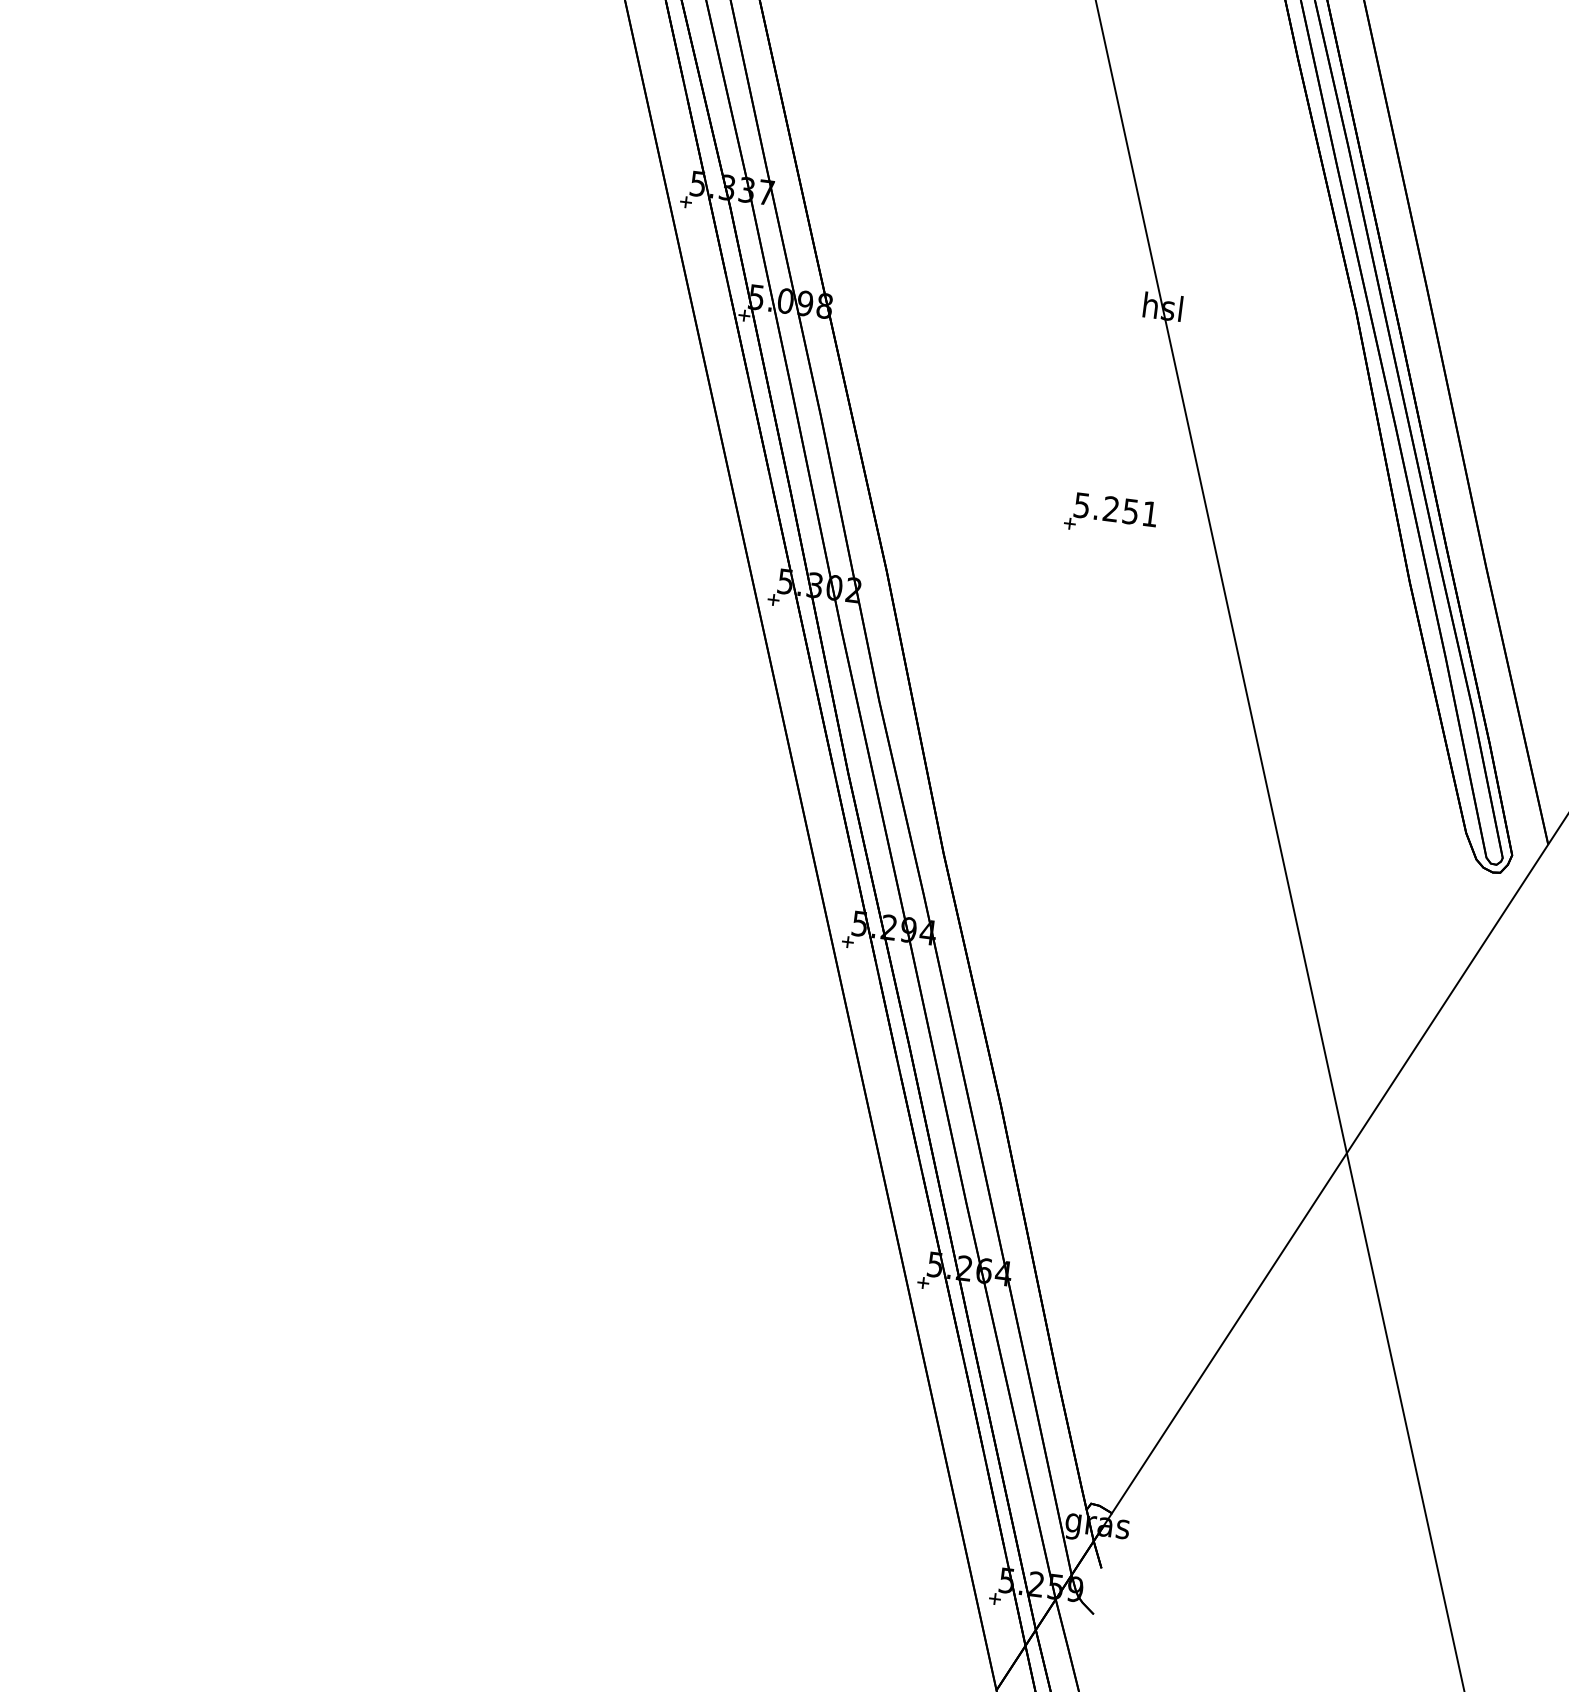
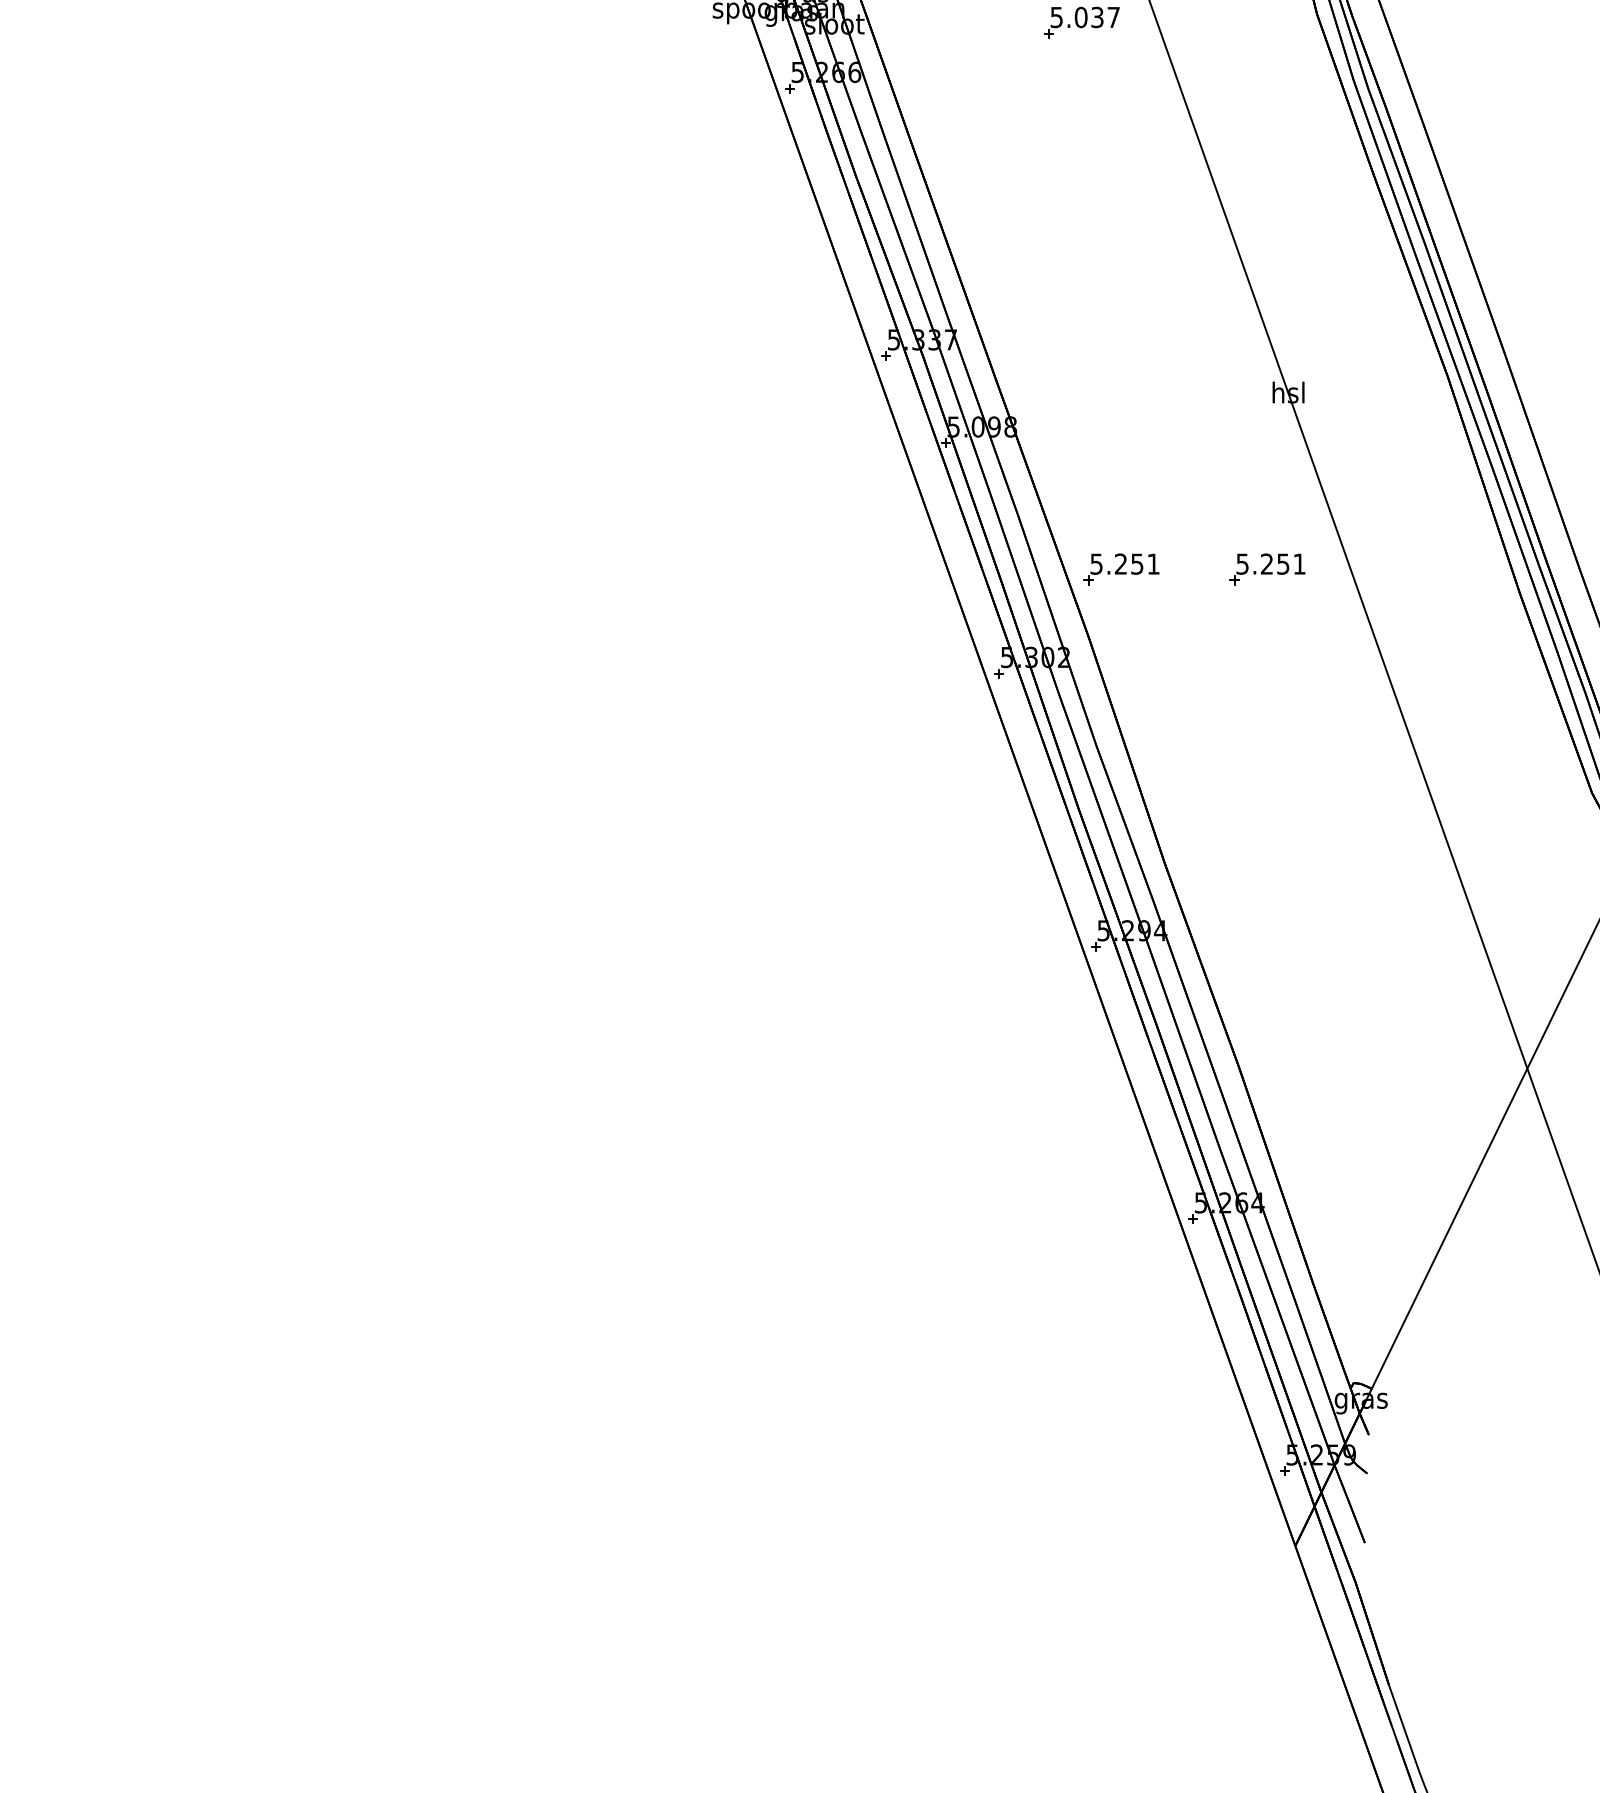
part: (936, 493) -> (1121, 569), added

